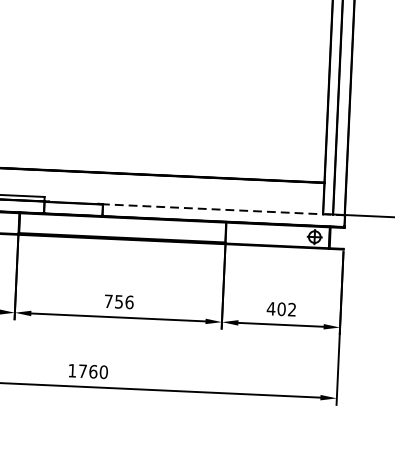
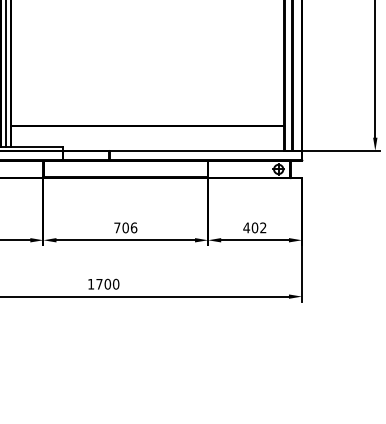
line: (223, 210) -> (205, 151), dashed -> solid
text: (118, 301) -> (125, 227), 756 -> 706
text: (93, 370) -> (107, 283), 1760 -> 1700

